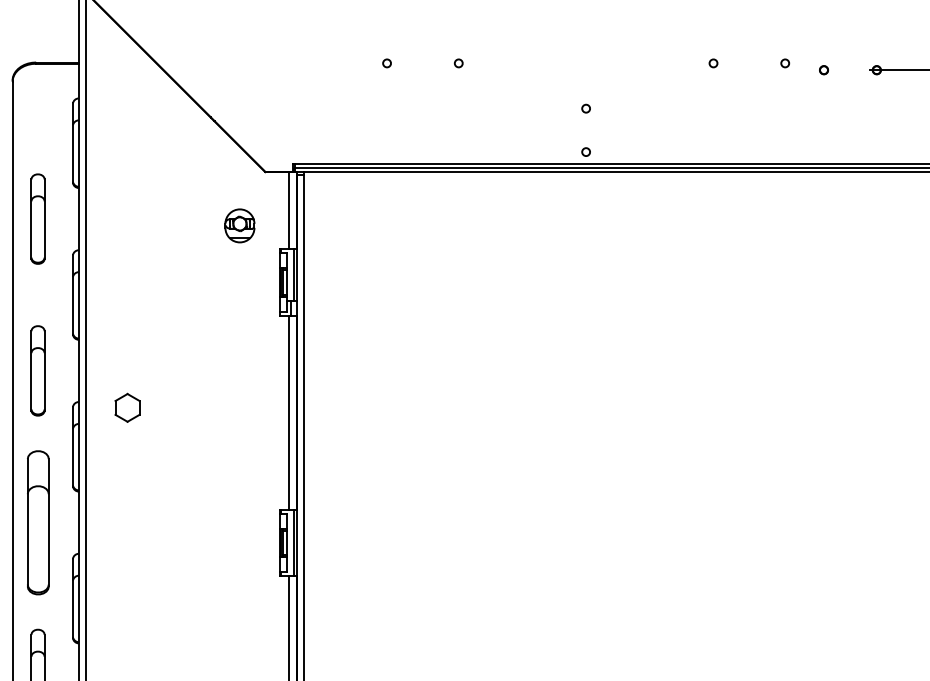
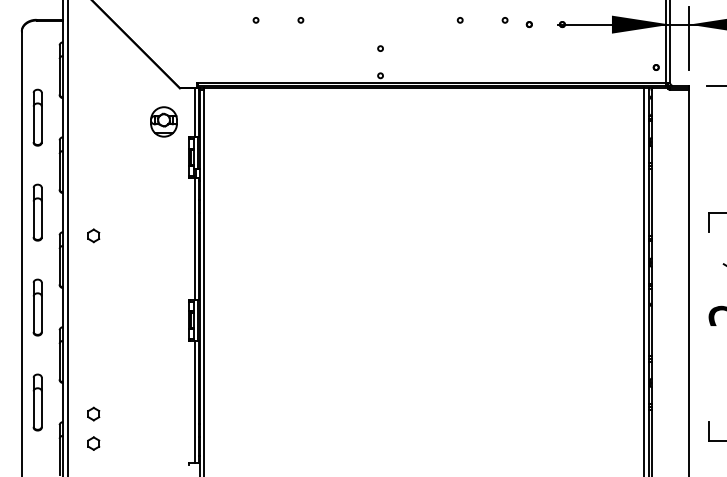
part: (239, 225) -> (163, 121), size x1.43
part: (127, 407) -> (93, 235), size x0.71
part: (37, 522) -> (37, 307), size x0.62

